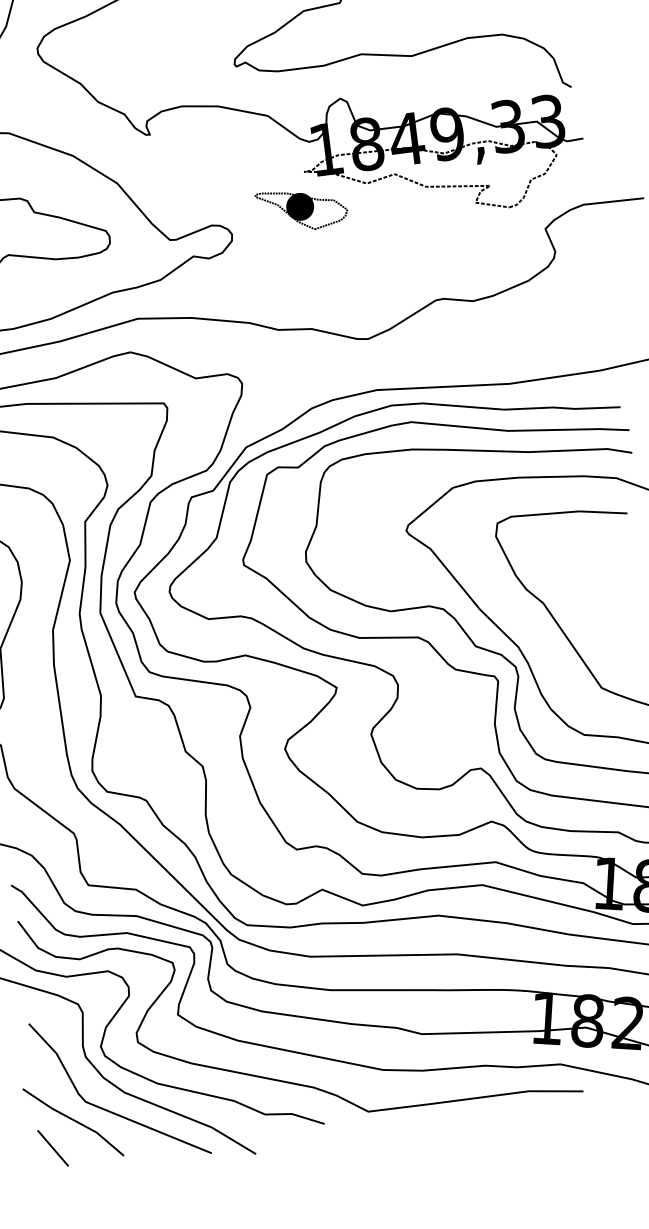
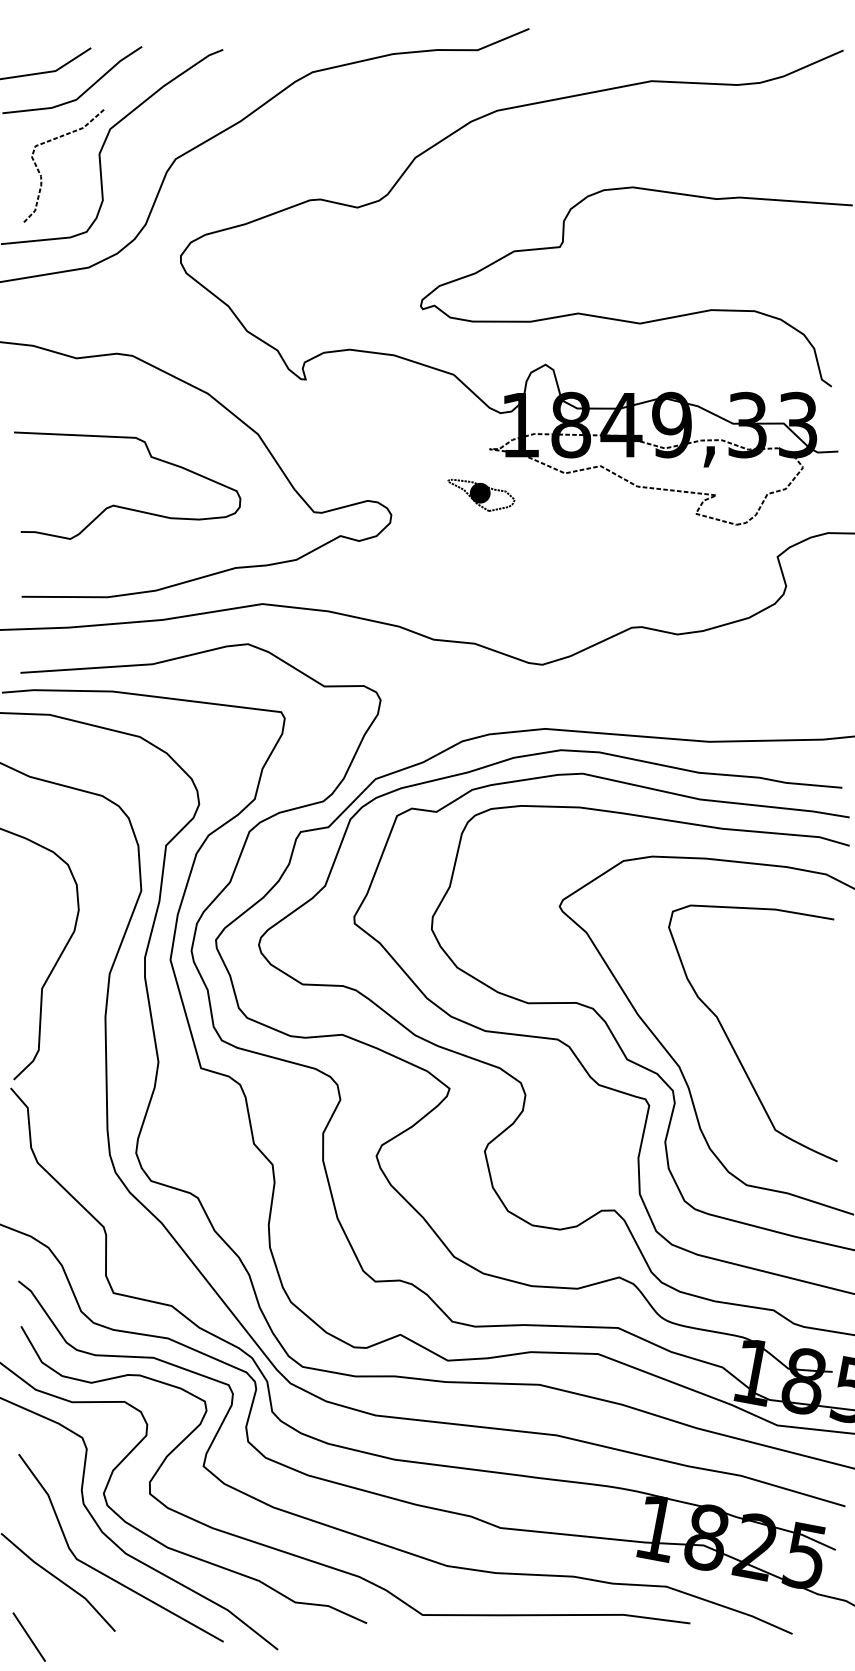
part: (302, 209) -> (481, 495), size x0.6
line: (52, 1147) -> (28, 1636), moved

